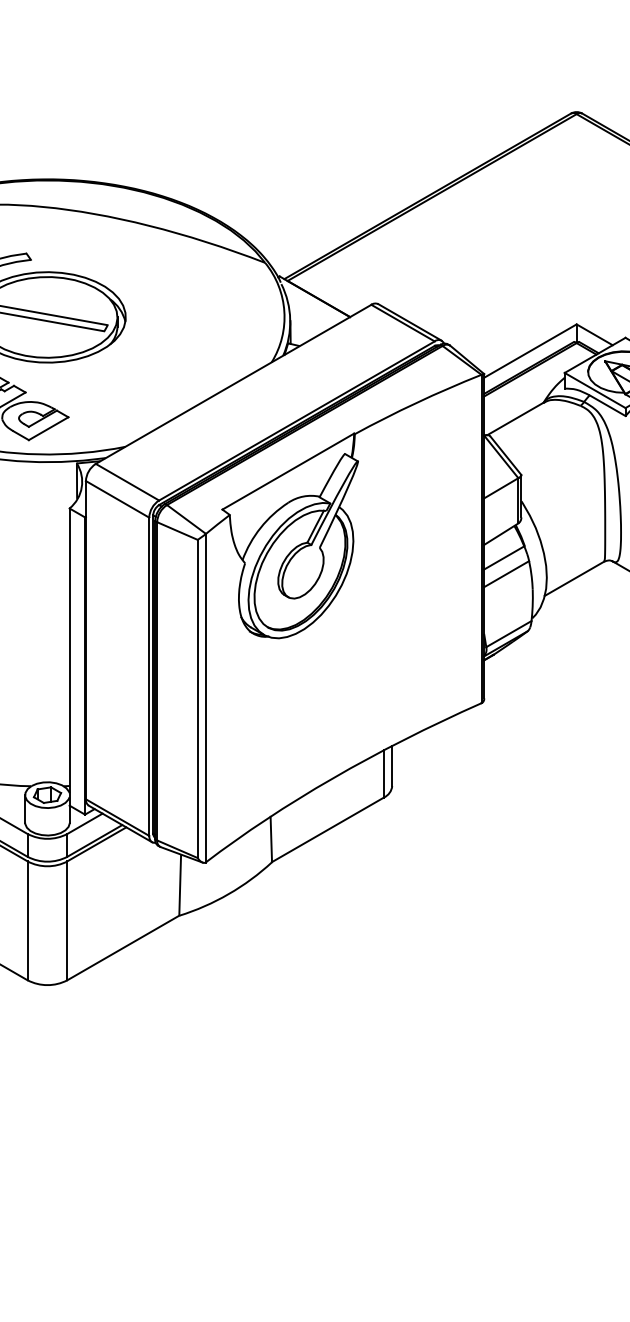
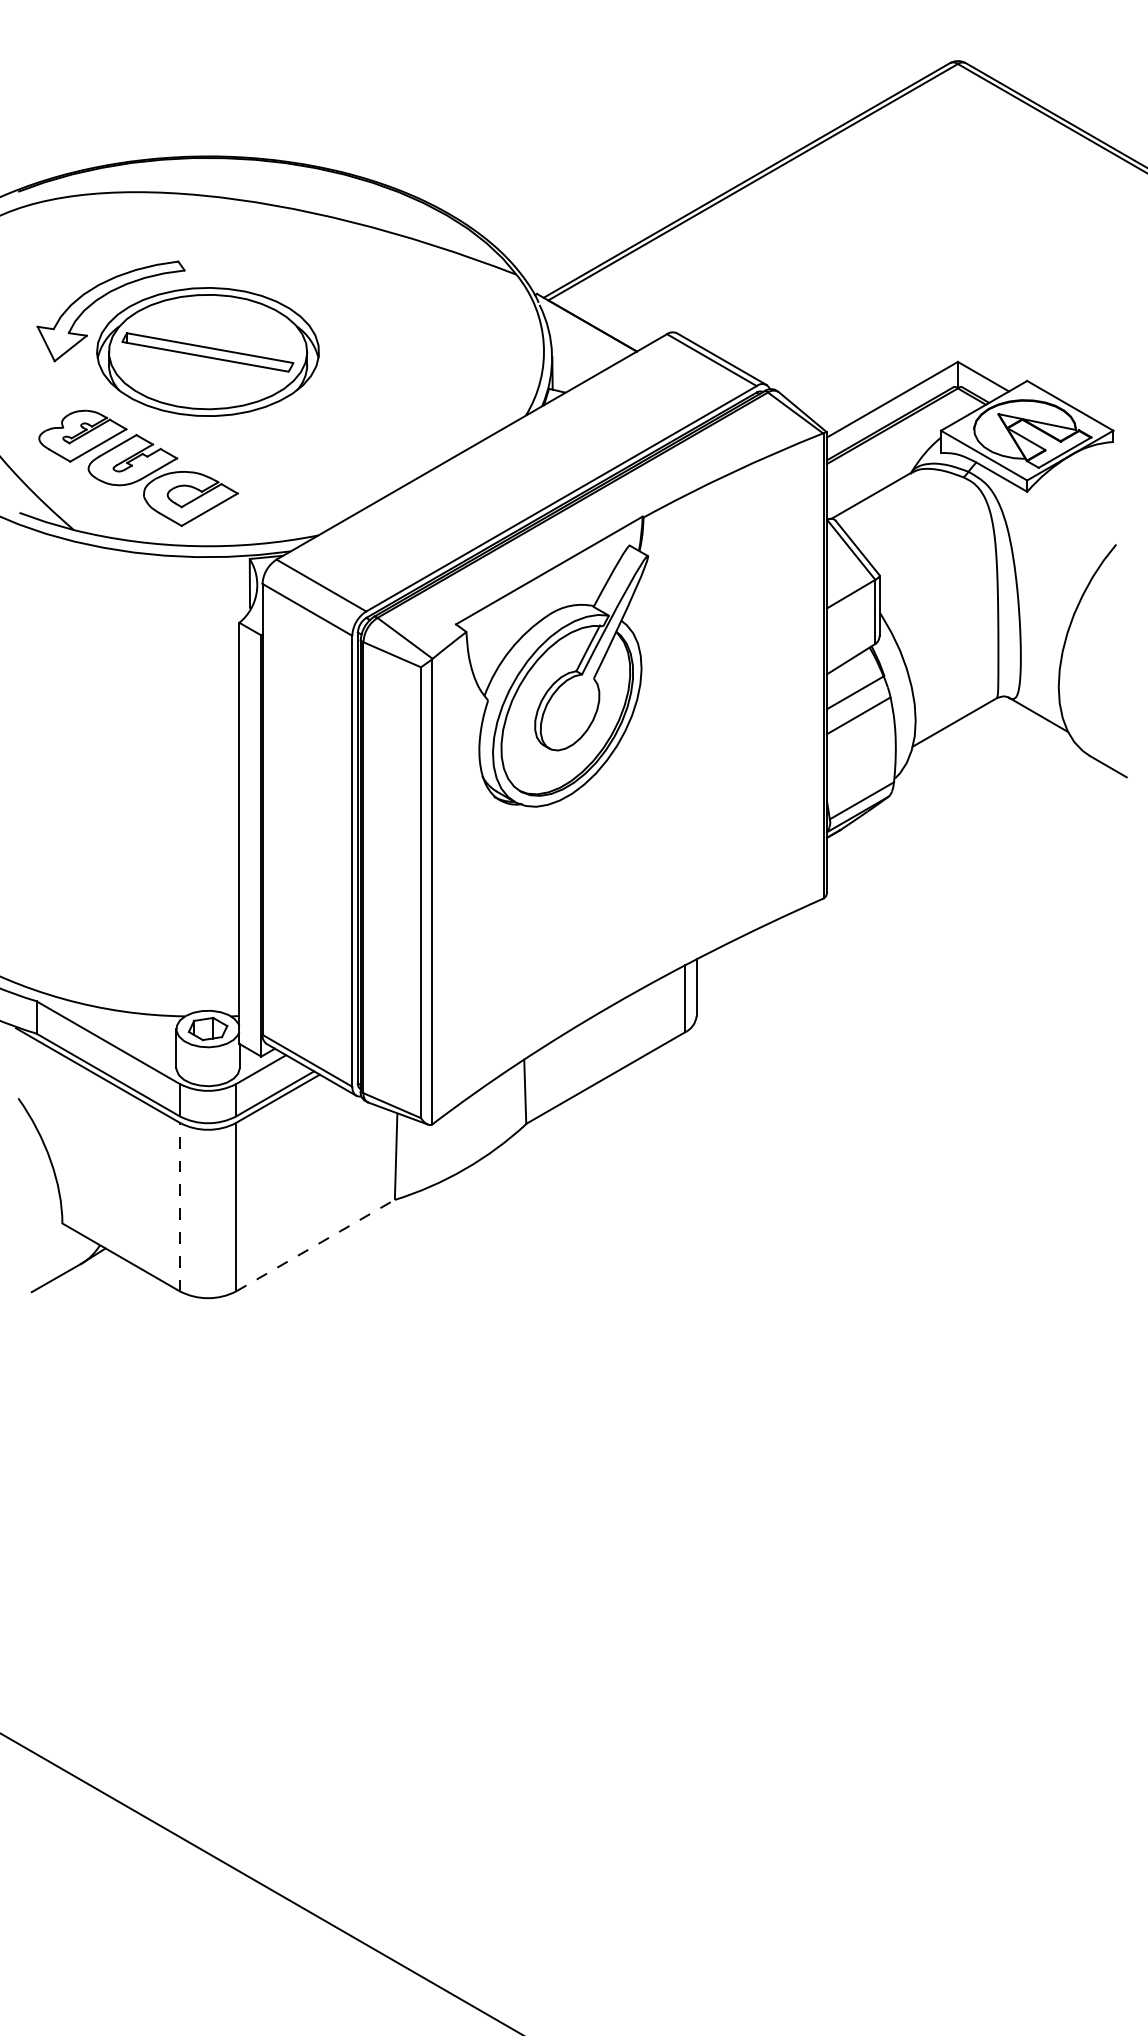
line: (28, 920) -> (180, 1206), solid -> dashed
line: (123, 947) -> (315, 1245), solid -> dashed

